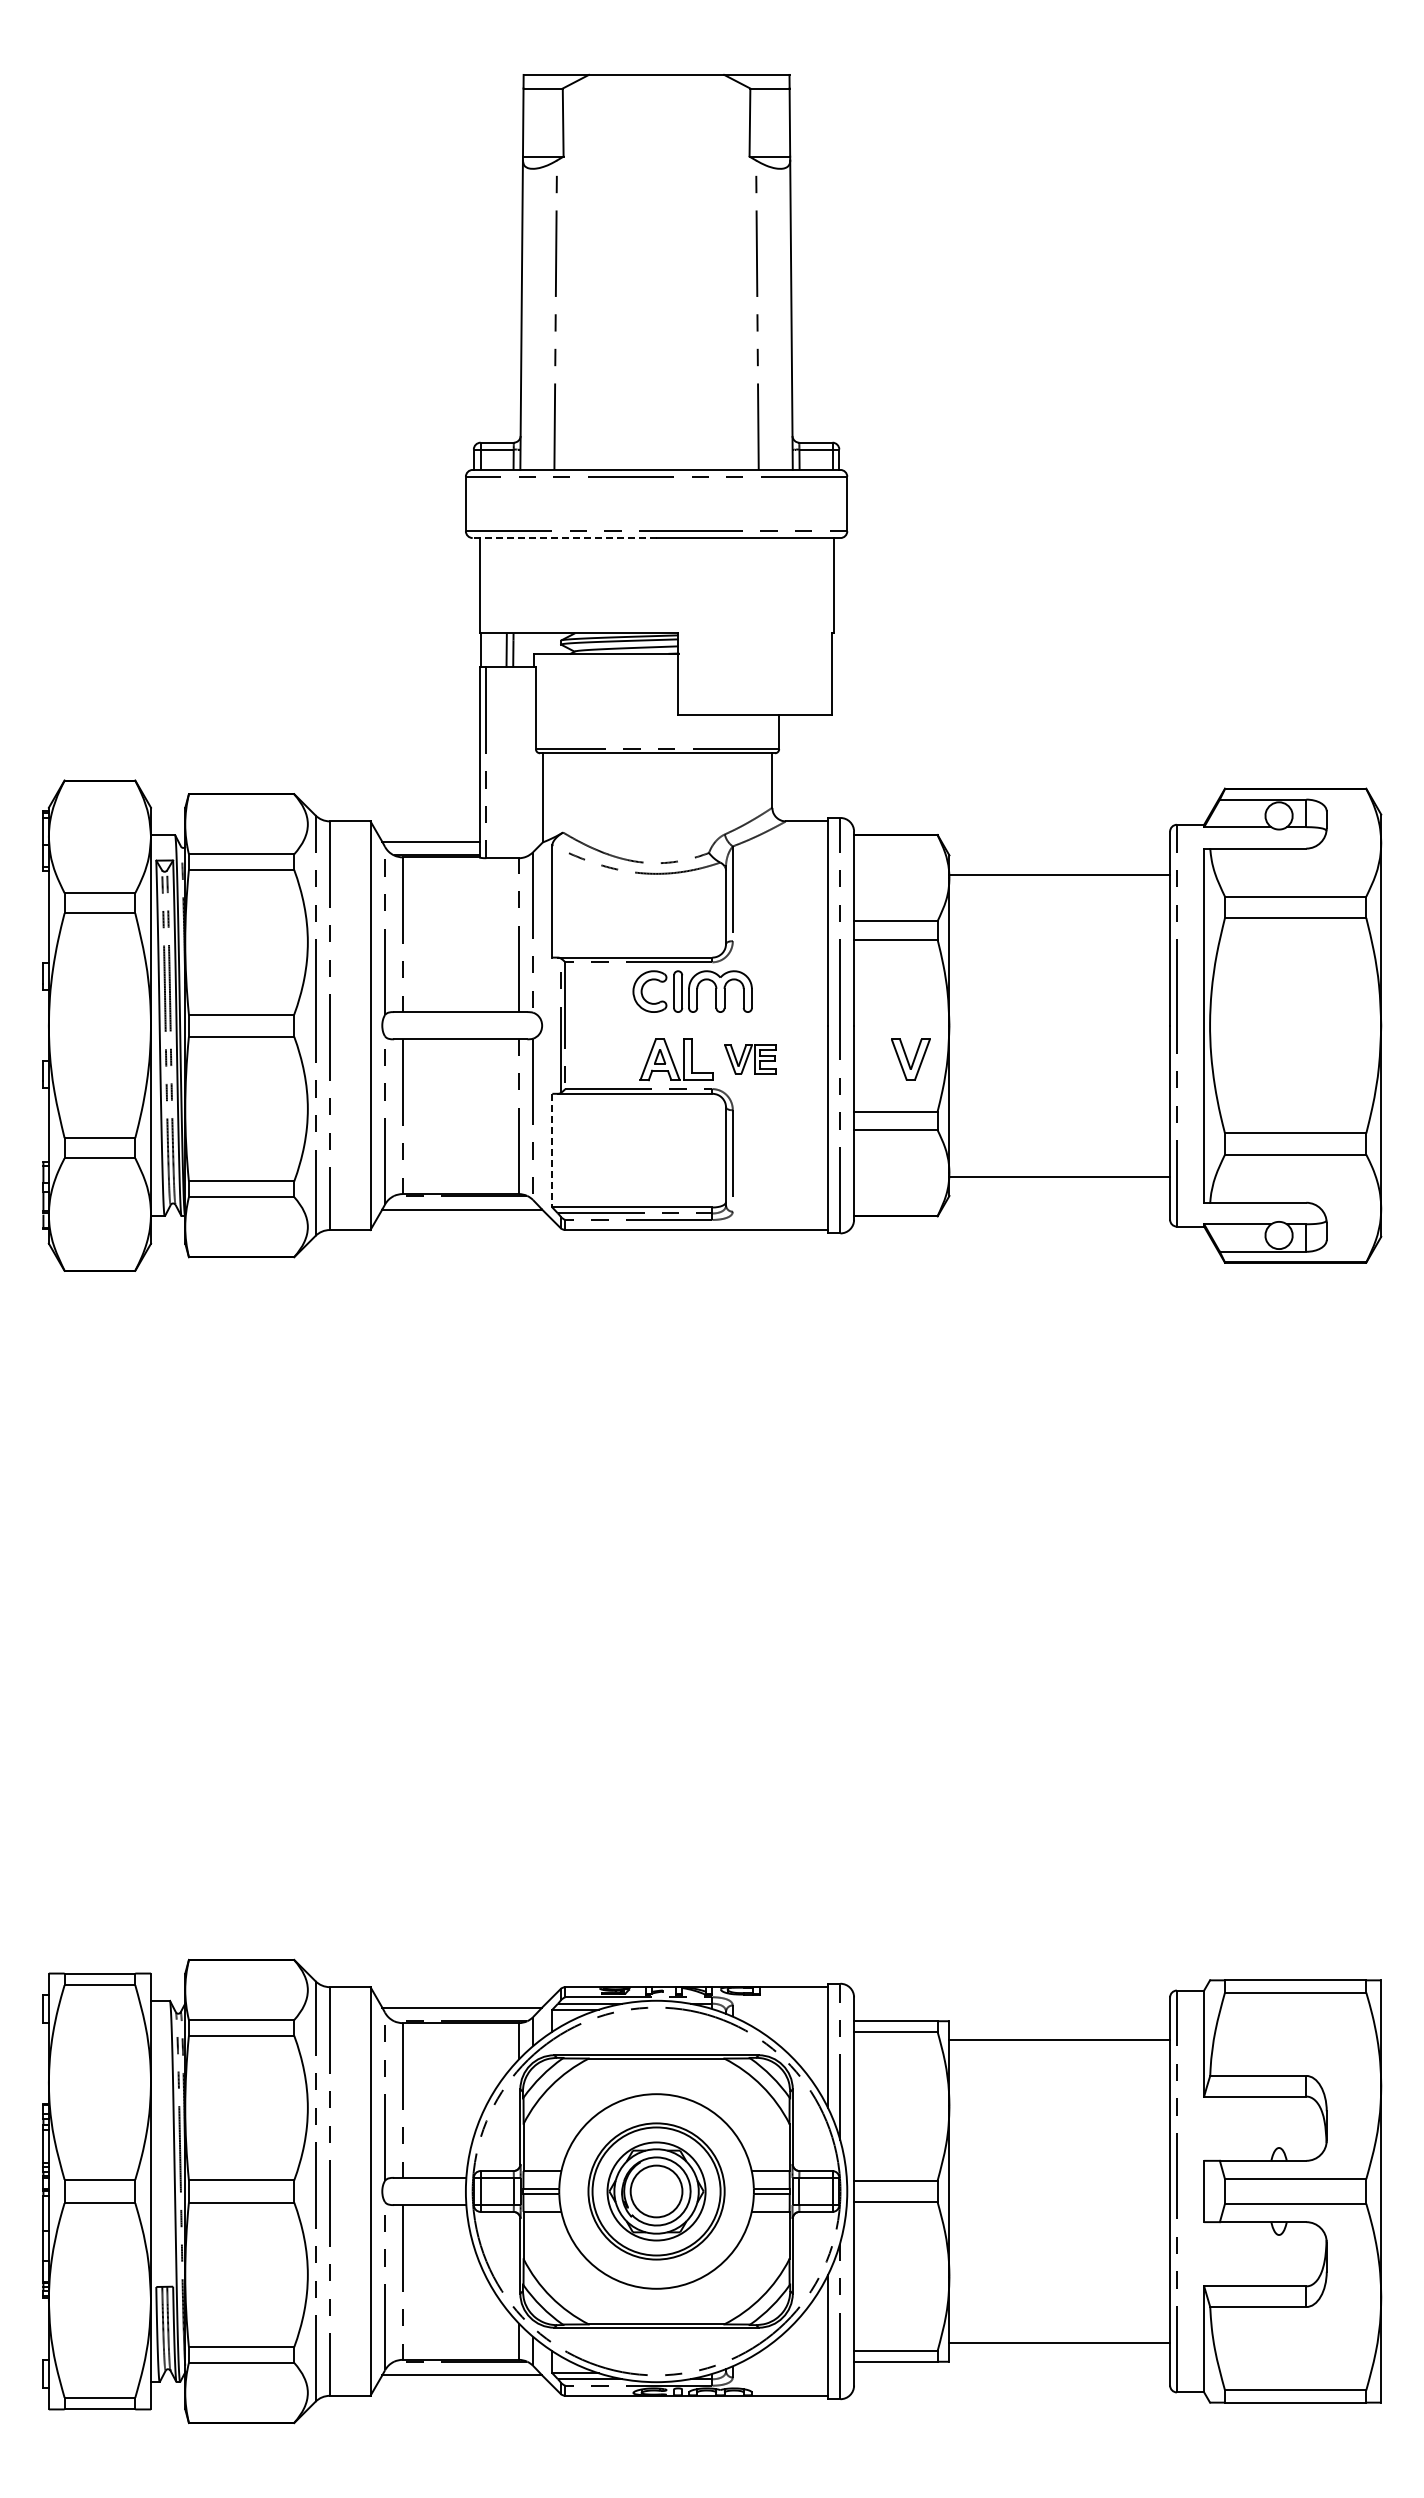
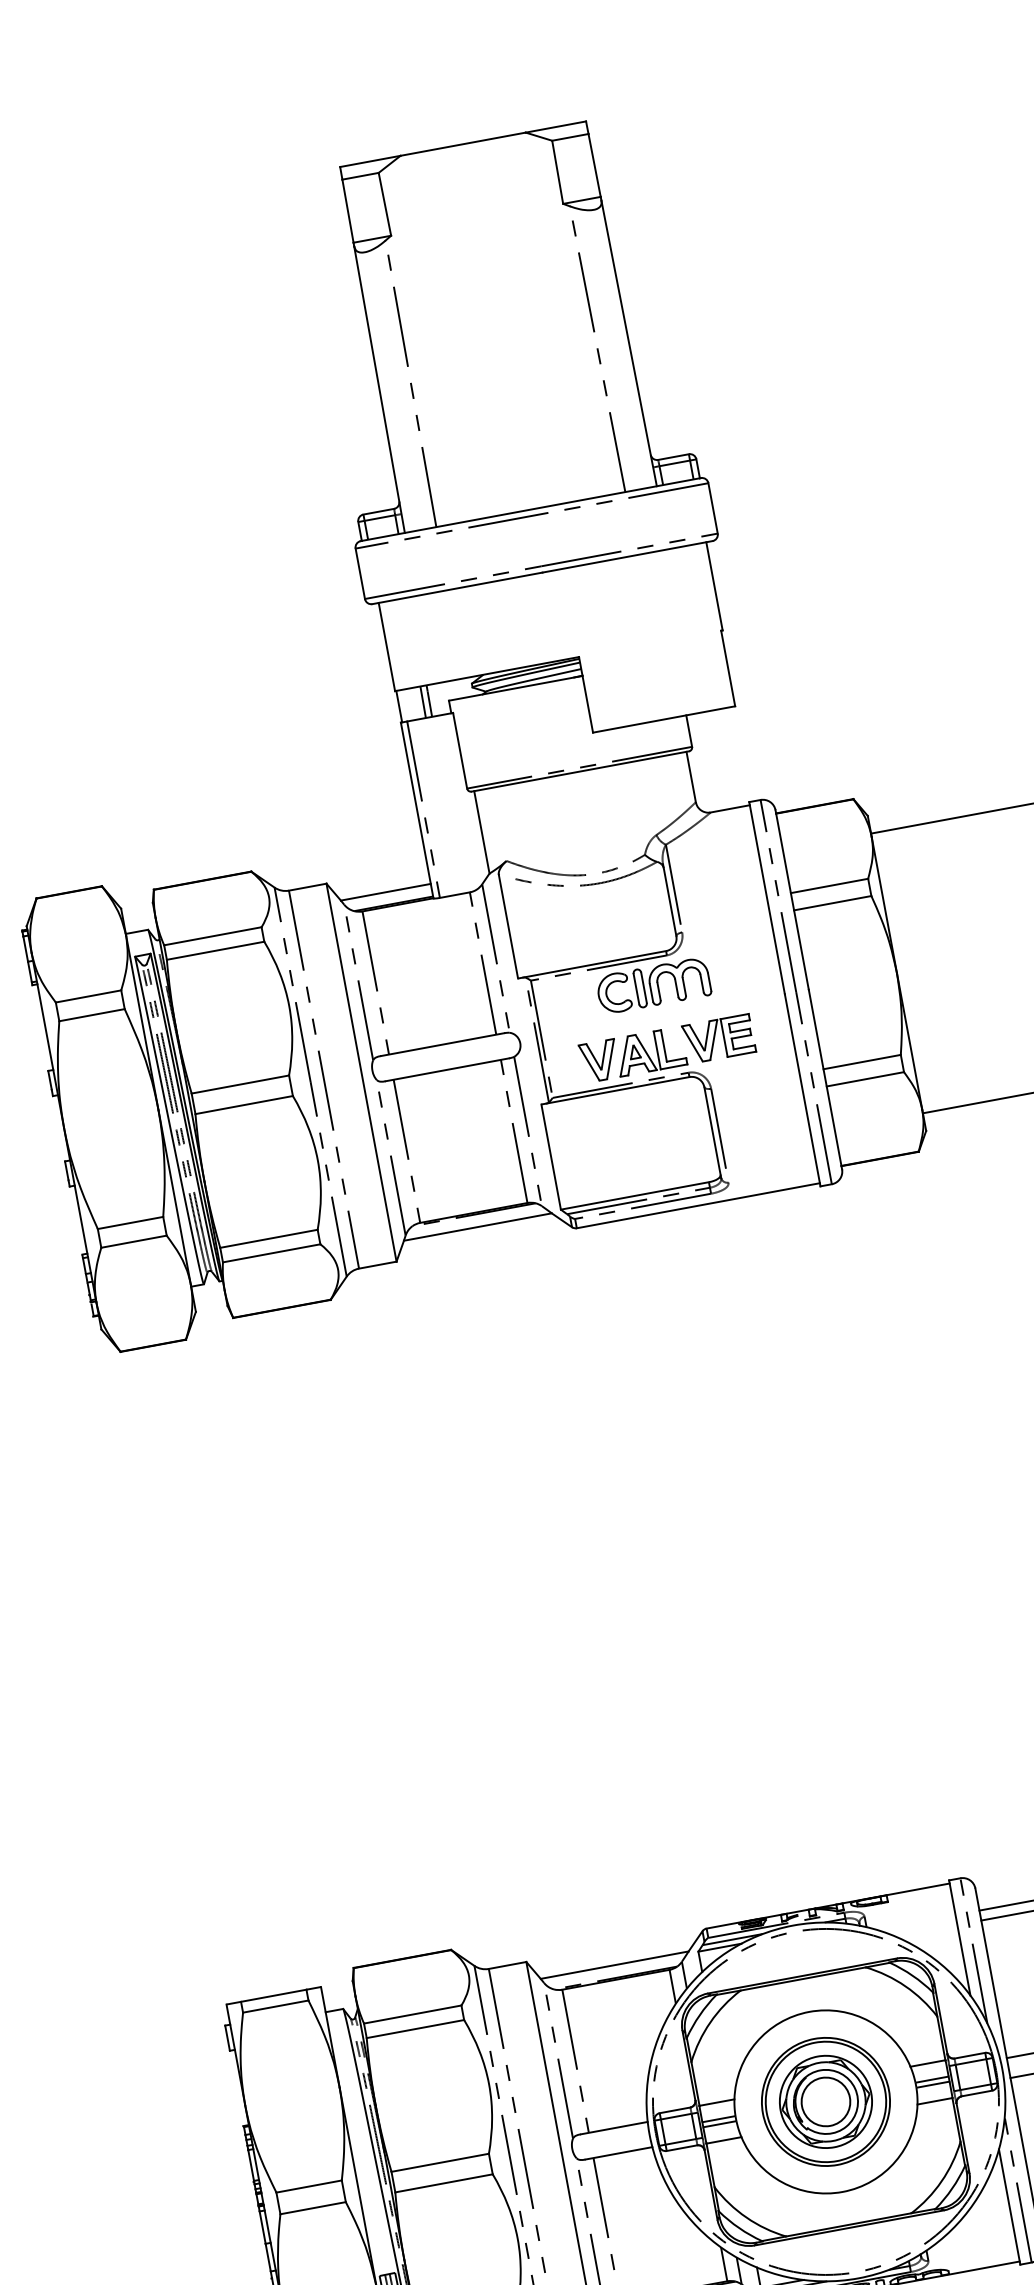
line: (564, 538) -> (457, 588), dashed -> solid
part: (750, 1059) -> (718, 1038), size x1.43
part: (910, 1059) -> (599, 1060), moved
line: (552, 1150) -> (551, 1156), dashed -> solid

